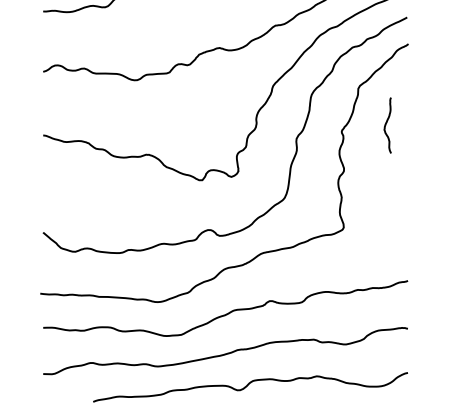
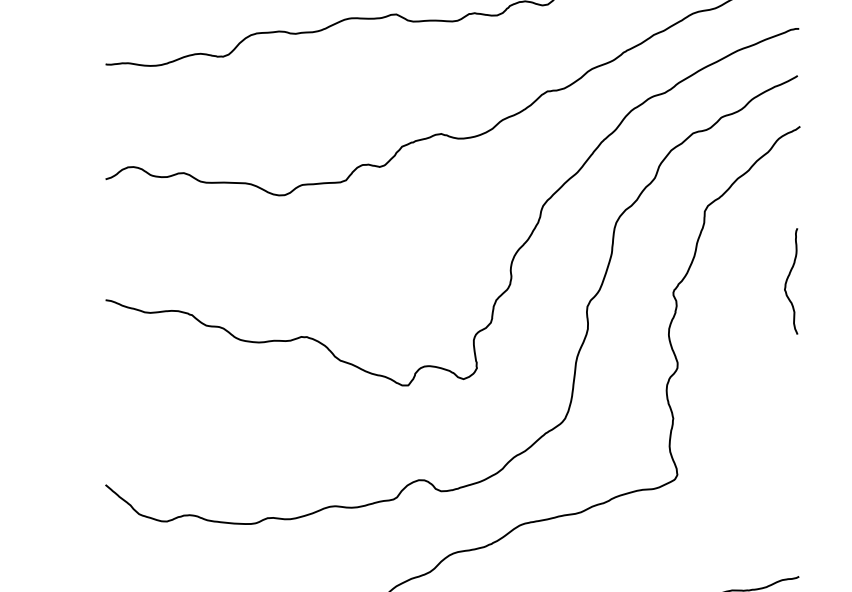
curve: (386, 125) -> (788, 281), moved

